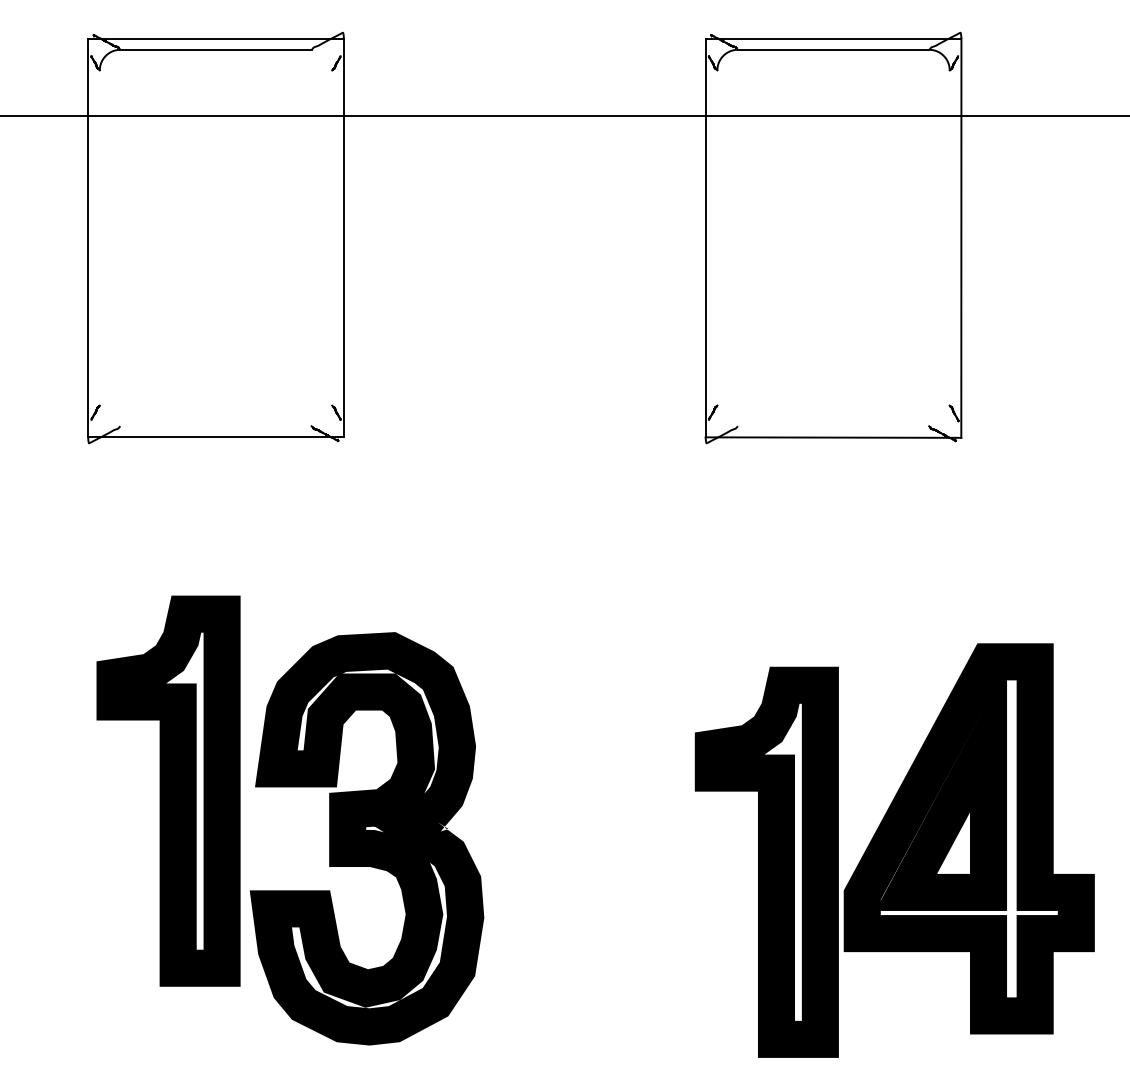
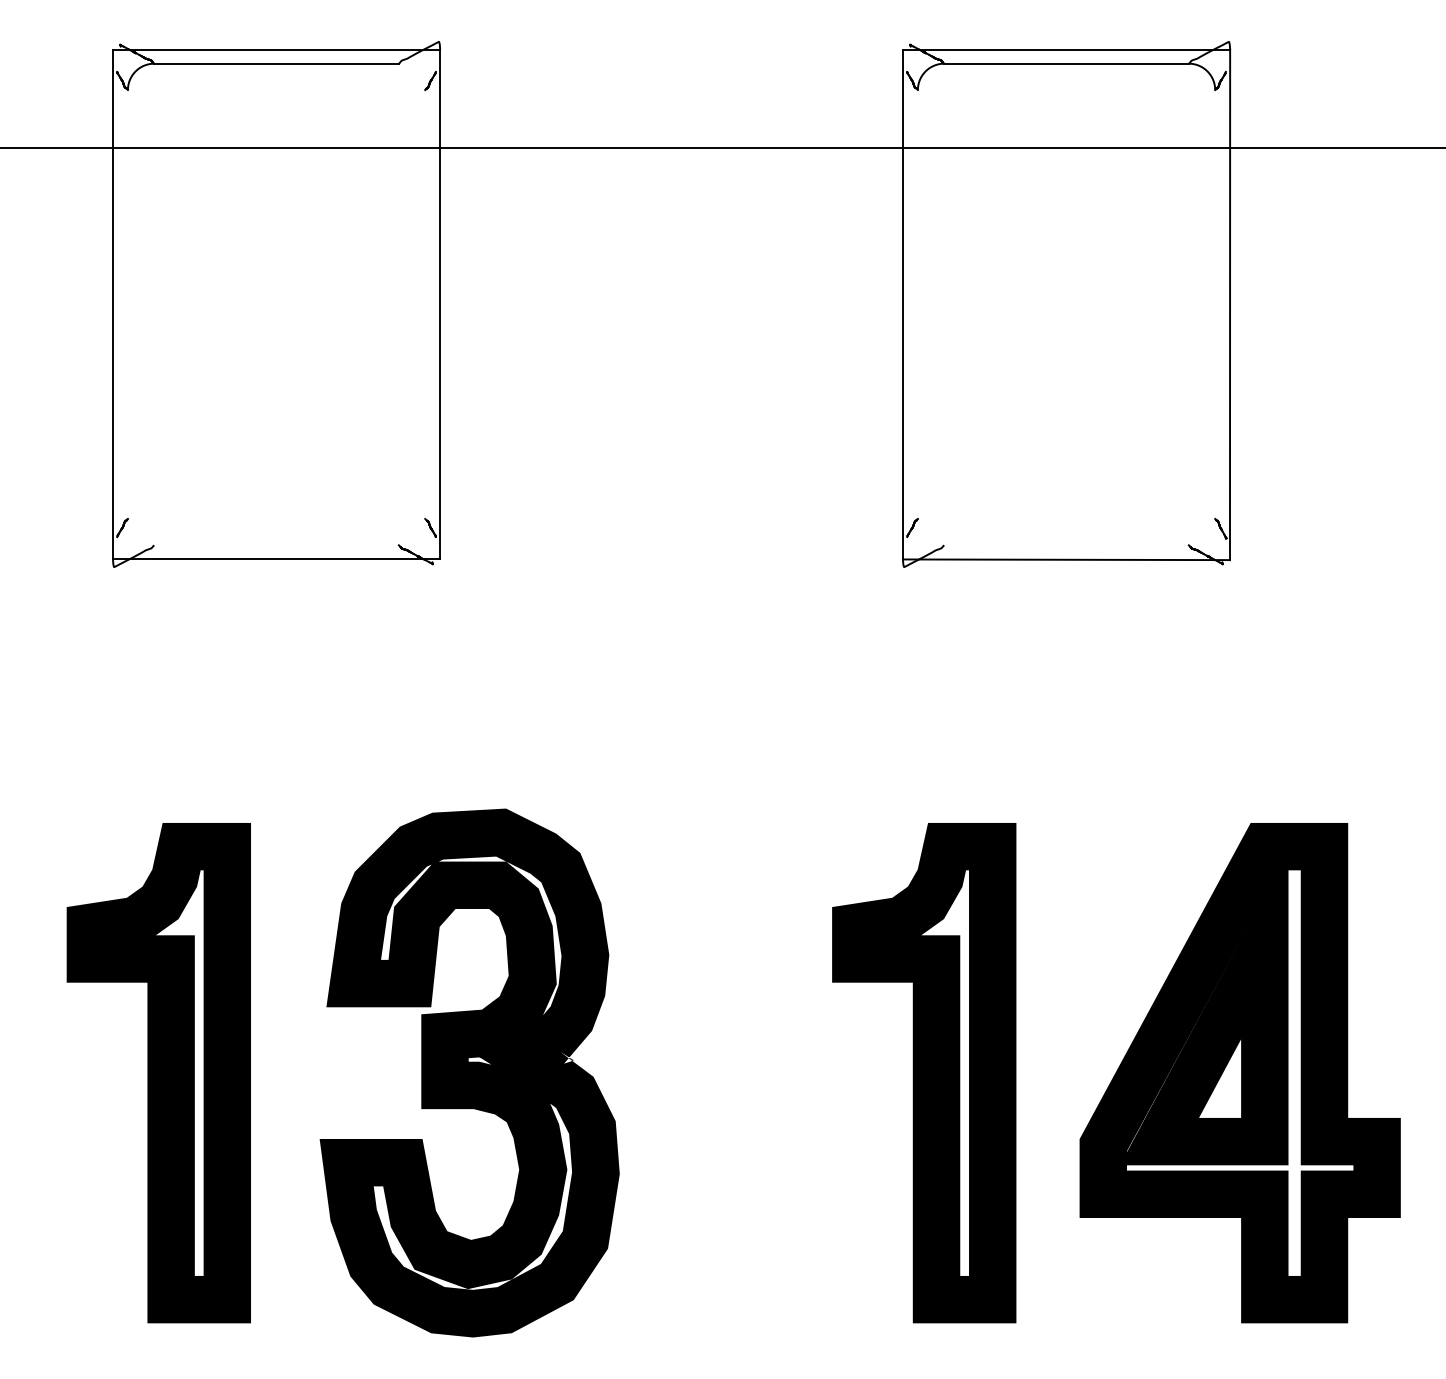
part: (168, 791) -> (158, 1073), moved
part: (767, 862) -> (924, 1073), moved

